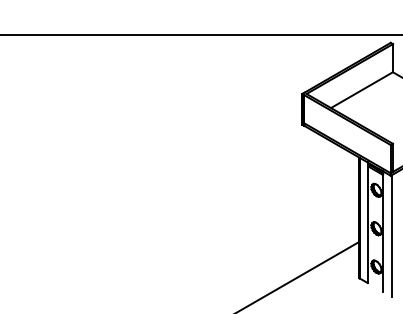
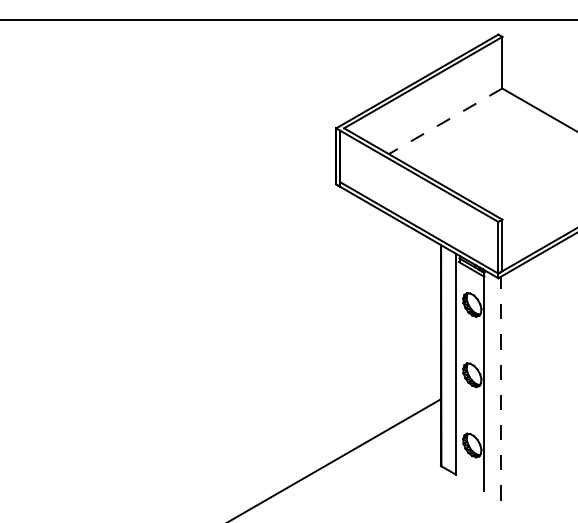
line: (362, 90) -> (446, 121), solid -> dashed
line: (392, 235) -> (501, 387), solid -> dashed

